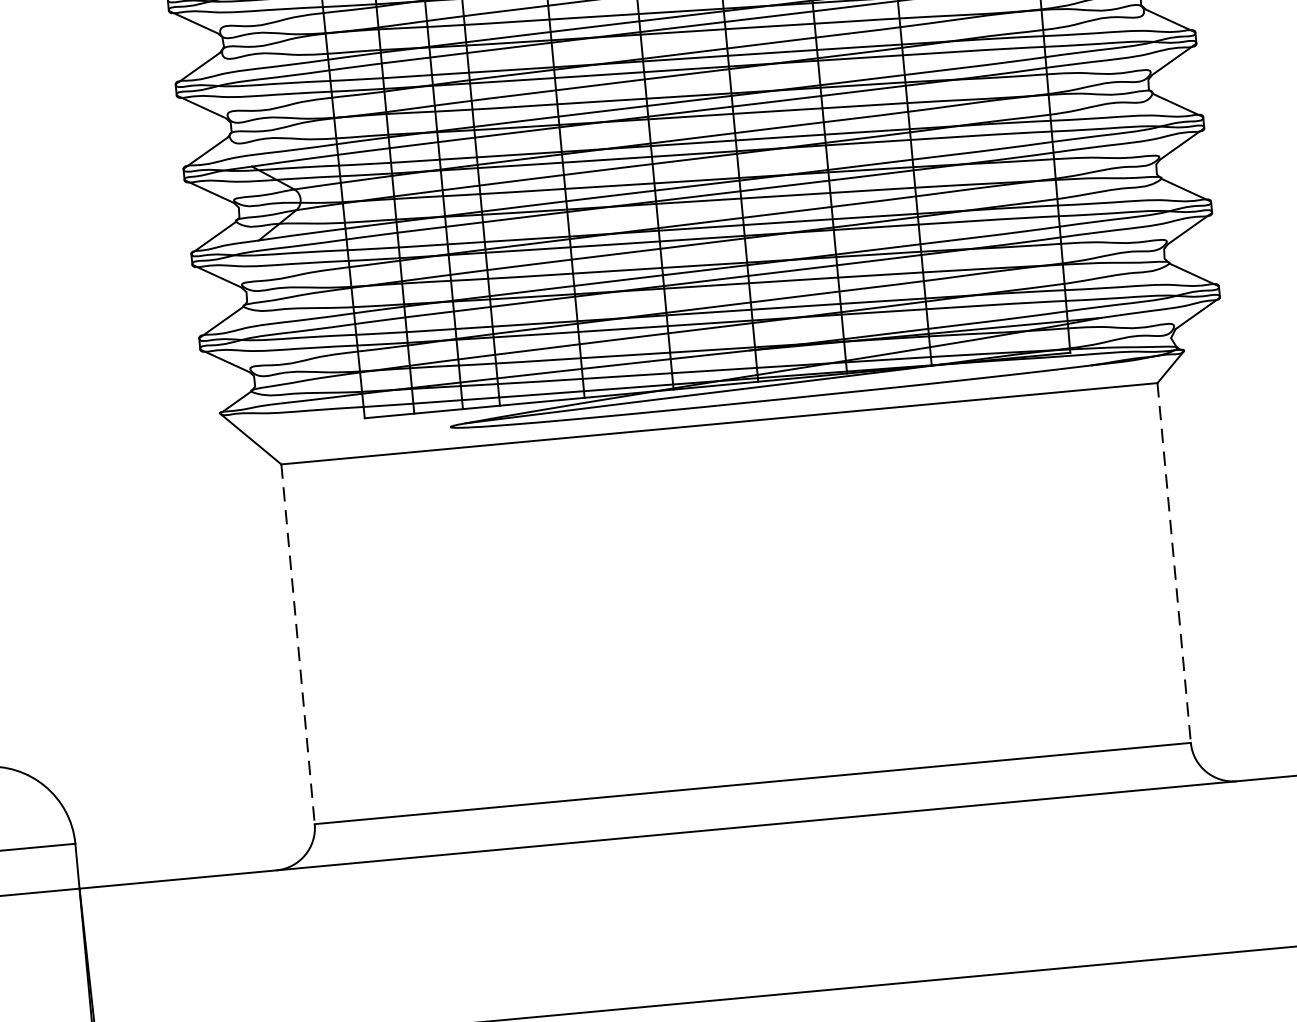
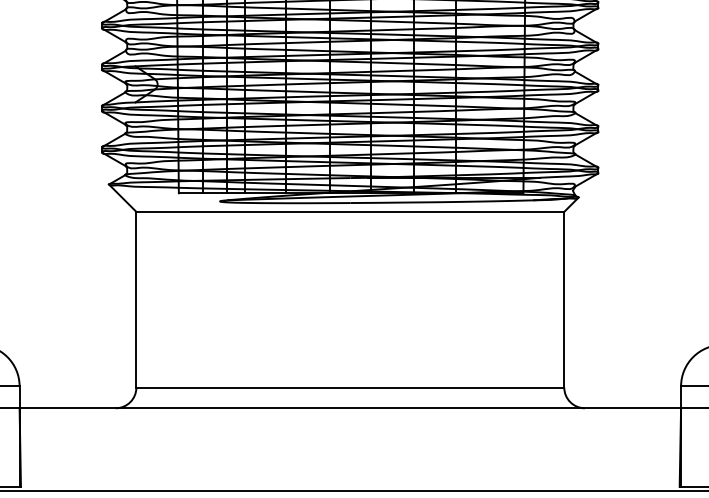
line: (1174, 562) -> (564, 299), dashed -> solid
line: (298, 643) -> (136, 299), dashed -> solid

